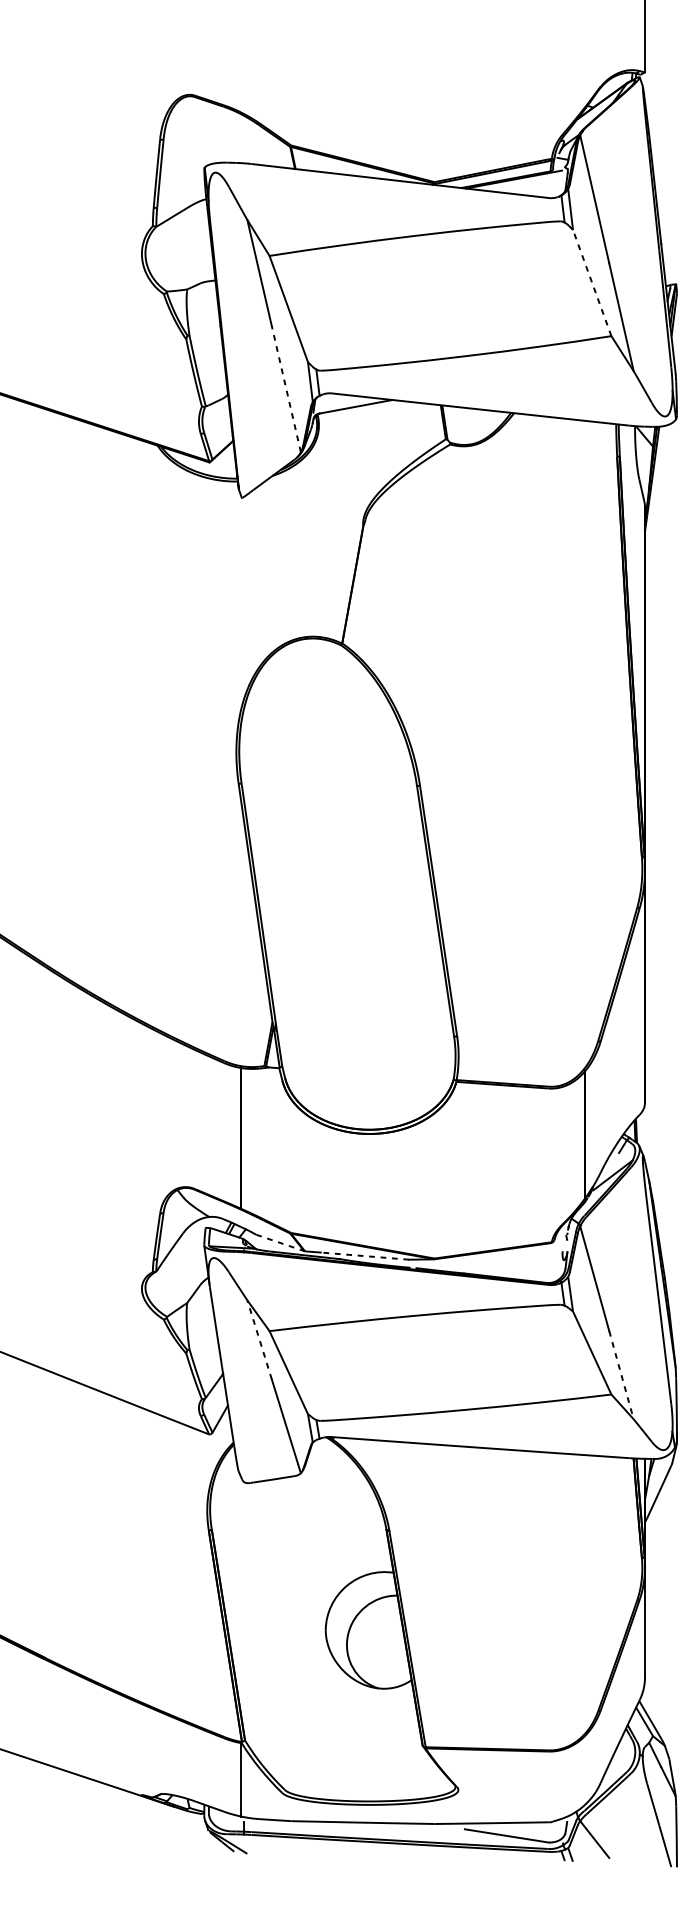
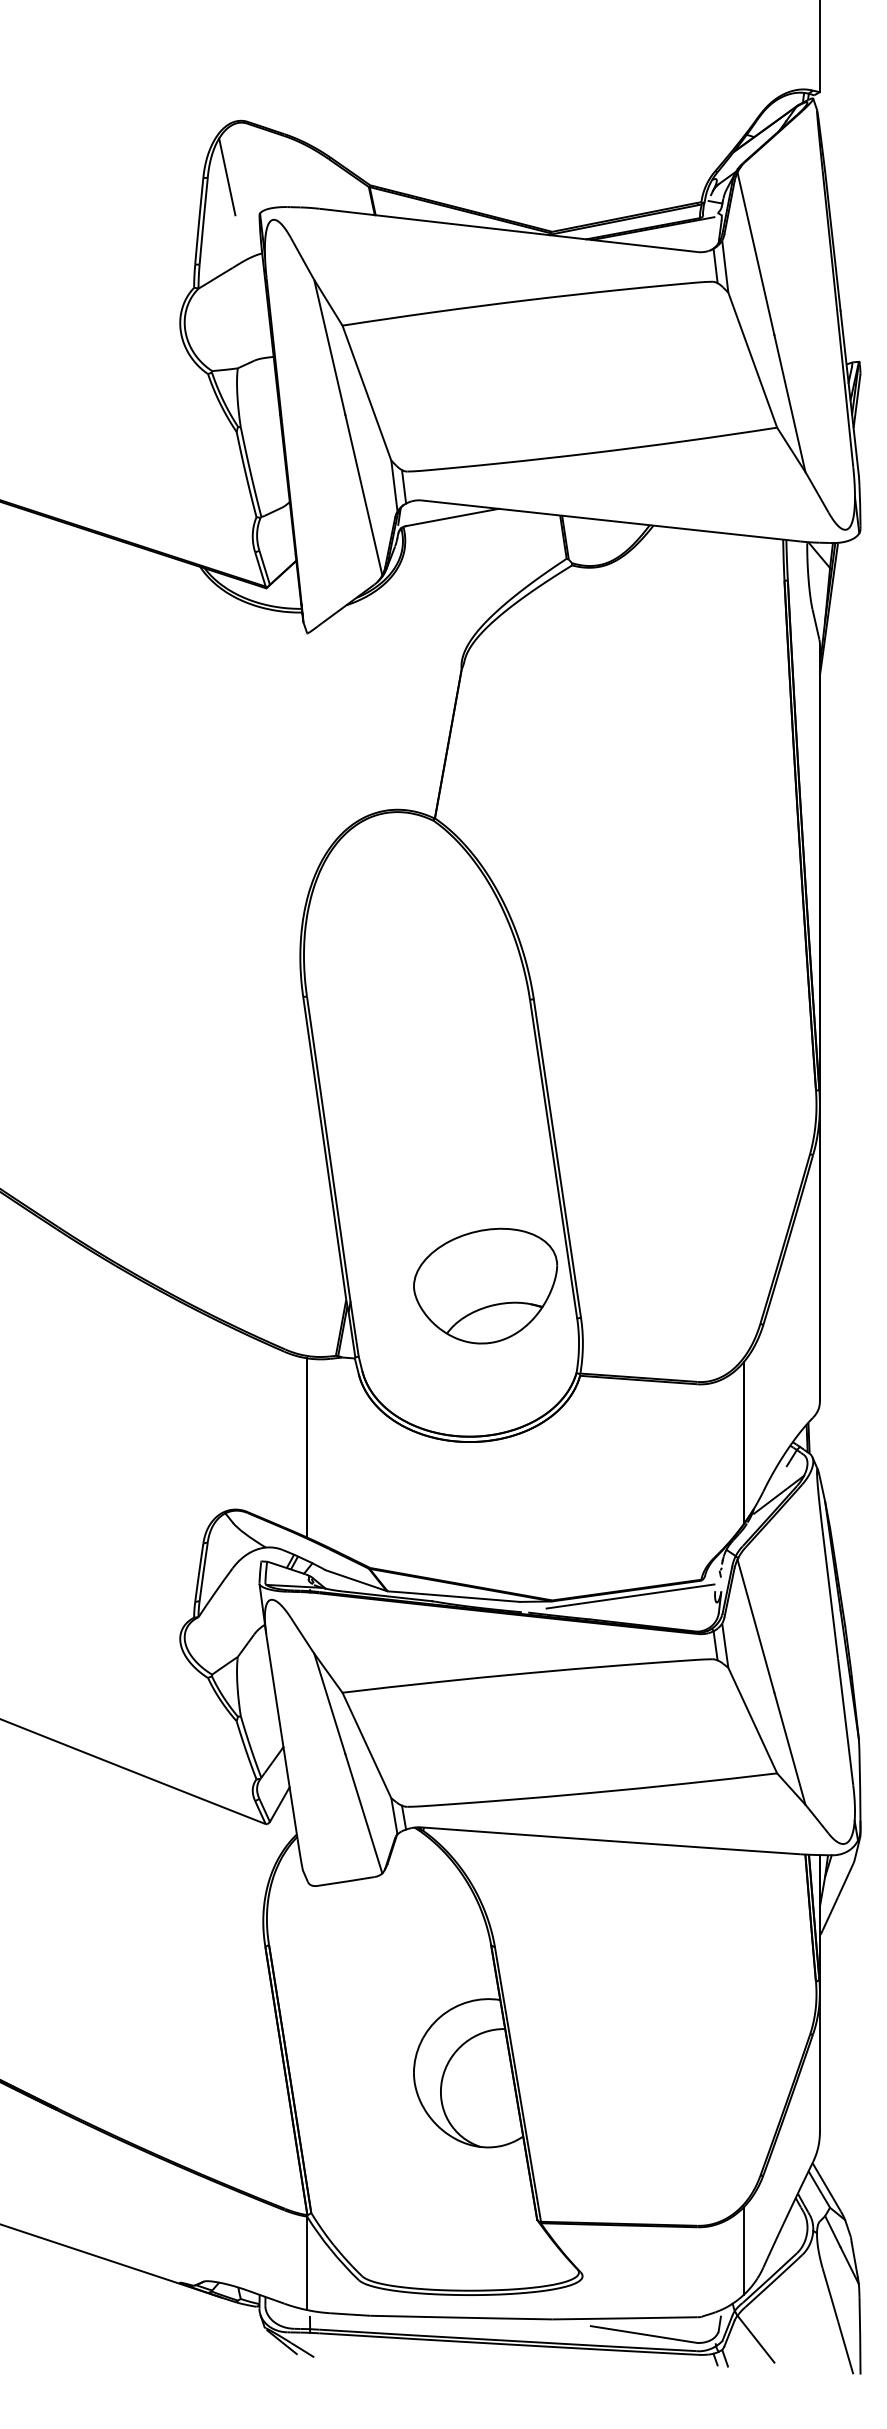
line: (179, 138) -> (227, 176), added
line: (592, 283) -> (752, 360), dashed -> solid
line: (286, 388) -> (363, 494), dashed -> solid
part: (382, 1010) -> (485, 1285), added
line: (280, 1242) -> (356, 1580), dashed -> solid
line: (496, 1255) -> (630, 1596), added
line: (365, 1256) -> (464, 1597), dashed -> solid
line: (259, 1339) -> (329, 1703), dashed -> solid
line: (621, 1375) -> (790, 1749), dashed -> solid
line: (584, 1769) -> (743, 2250), added

